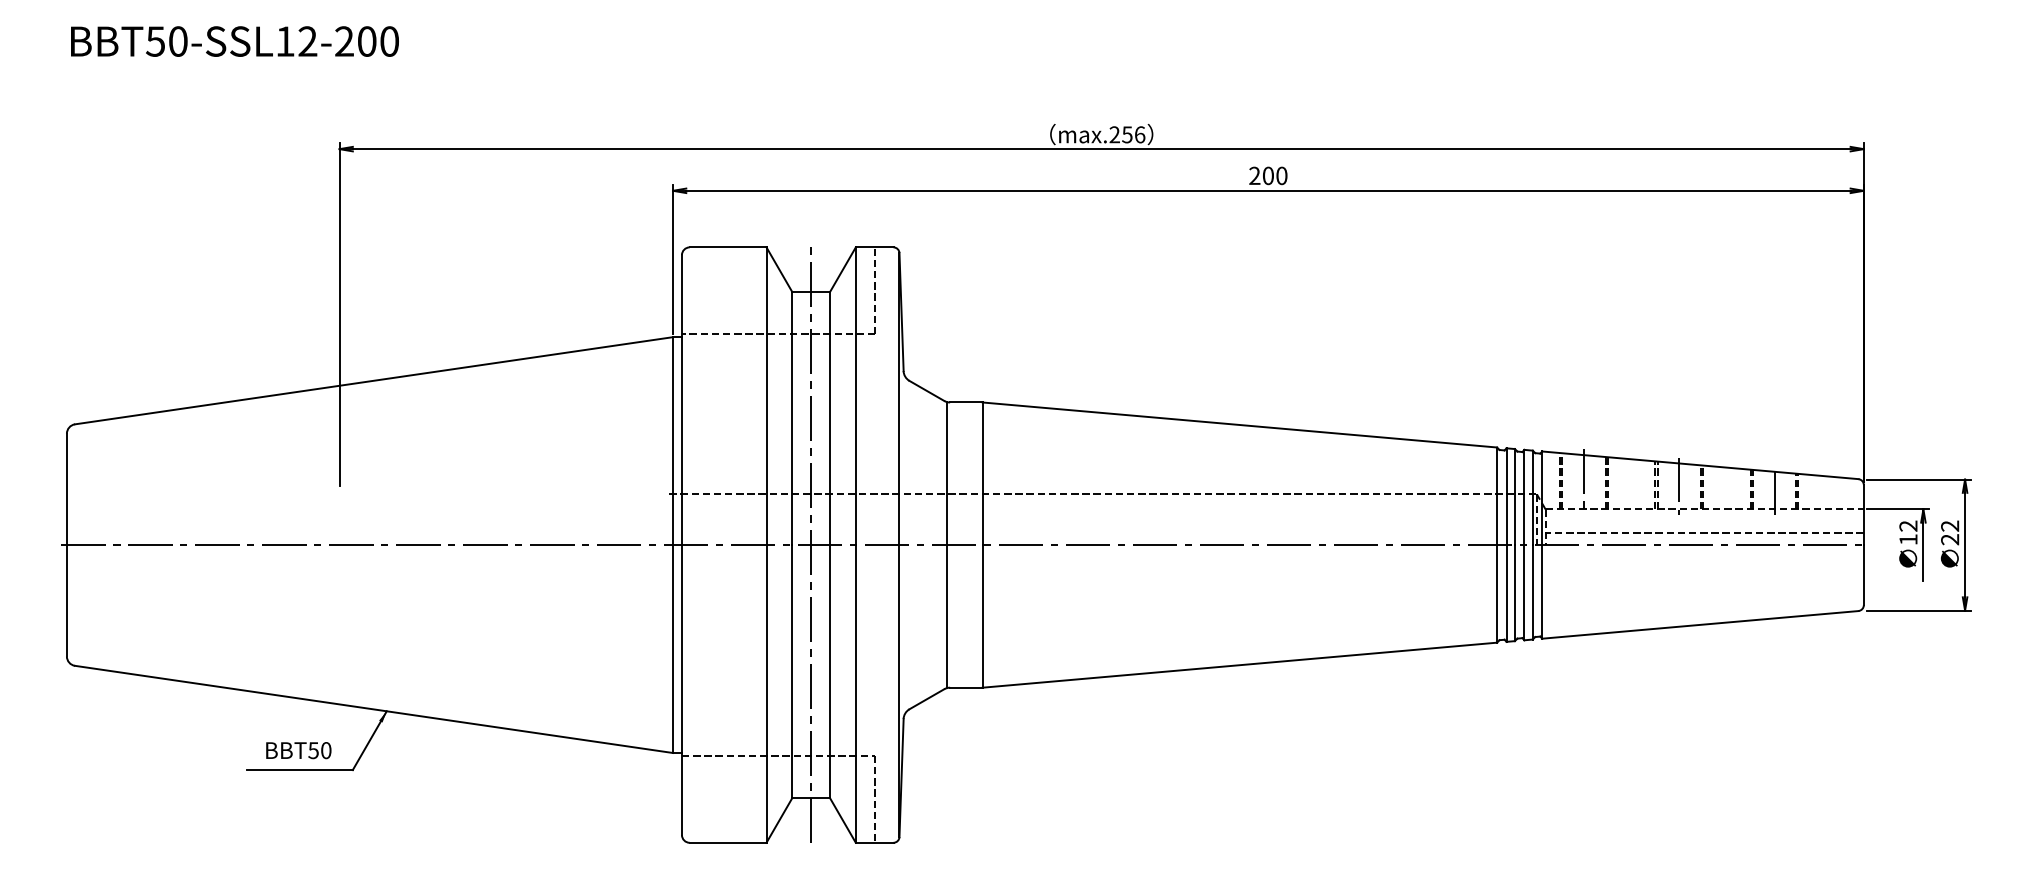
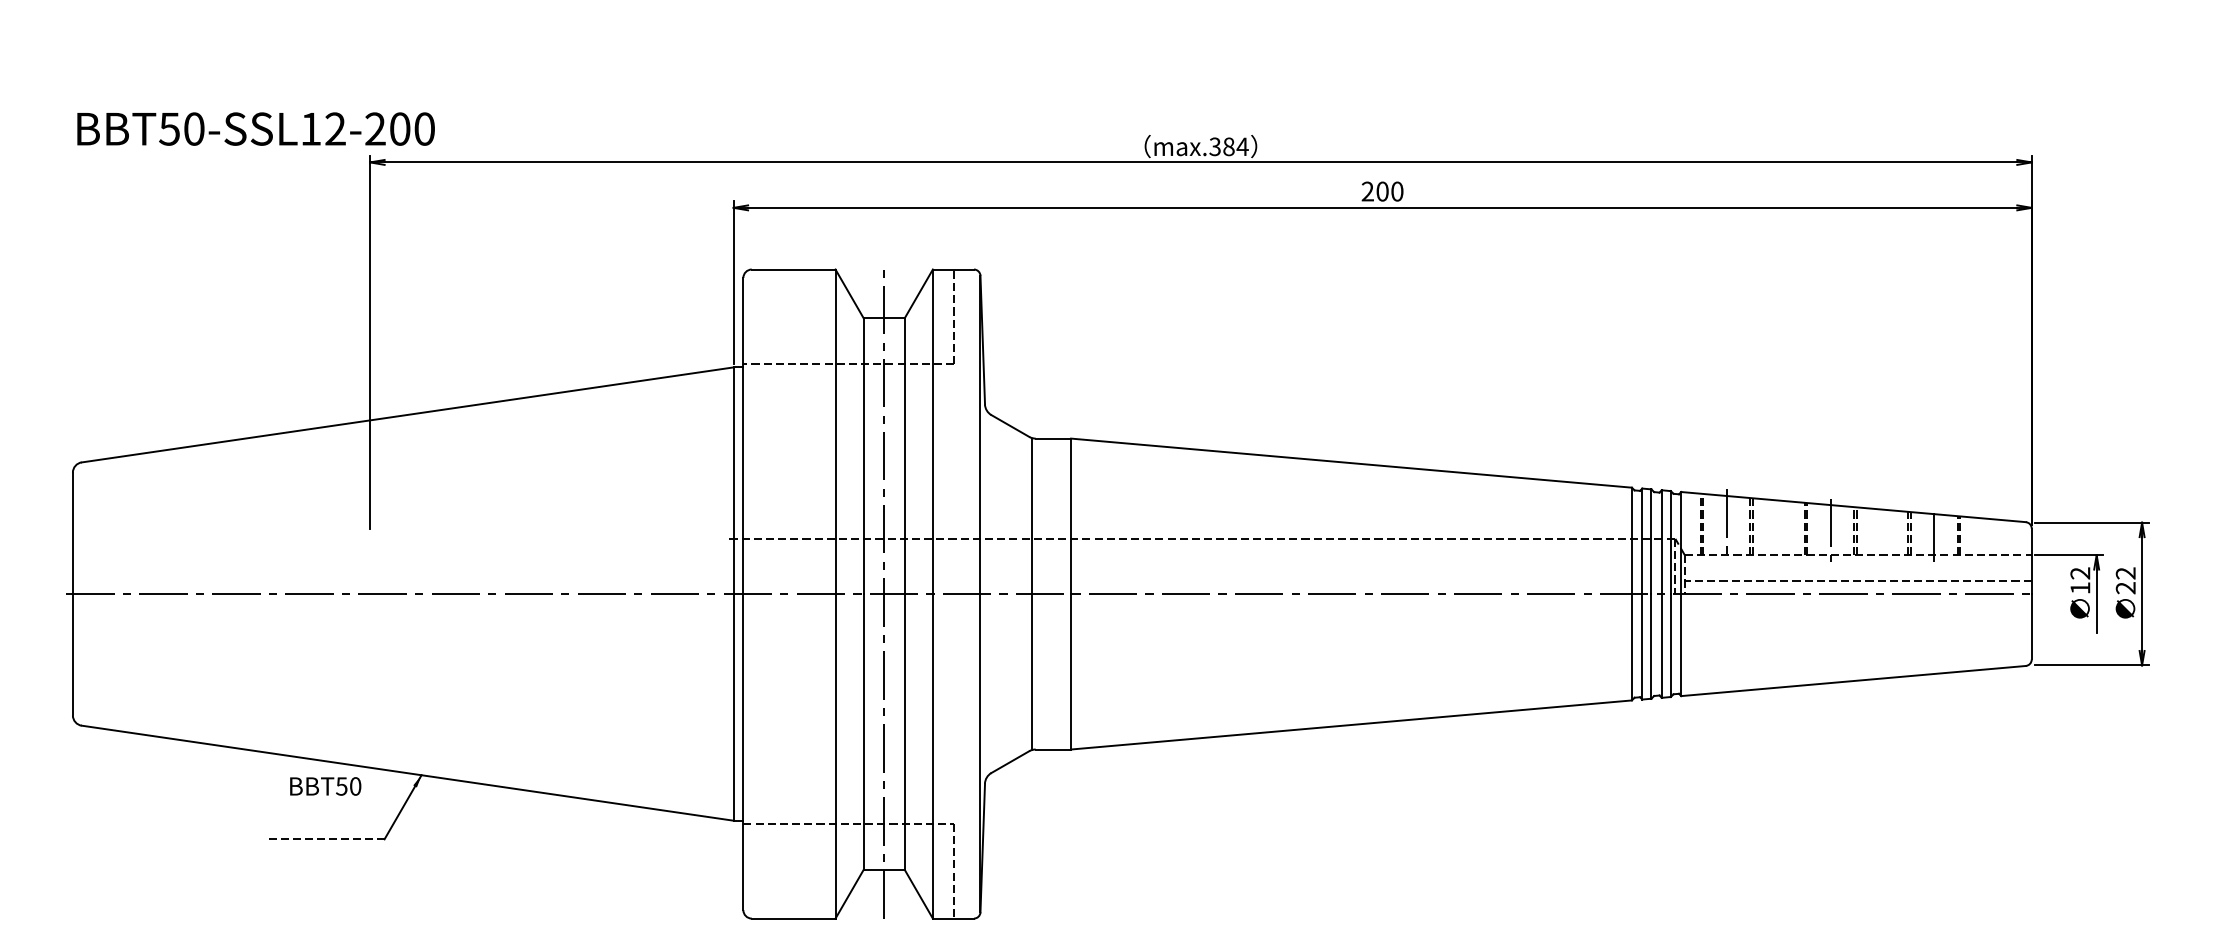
text: (234, 41) -> (255, 129), moved
text: (1127, 134) -> (1229, 146), max.256 -> max.384
text: (298, 750) -> (325, 786), moved
line: (300, 770) -> (327, 839), solid -> dashed

